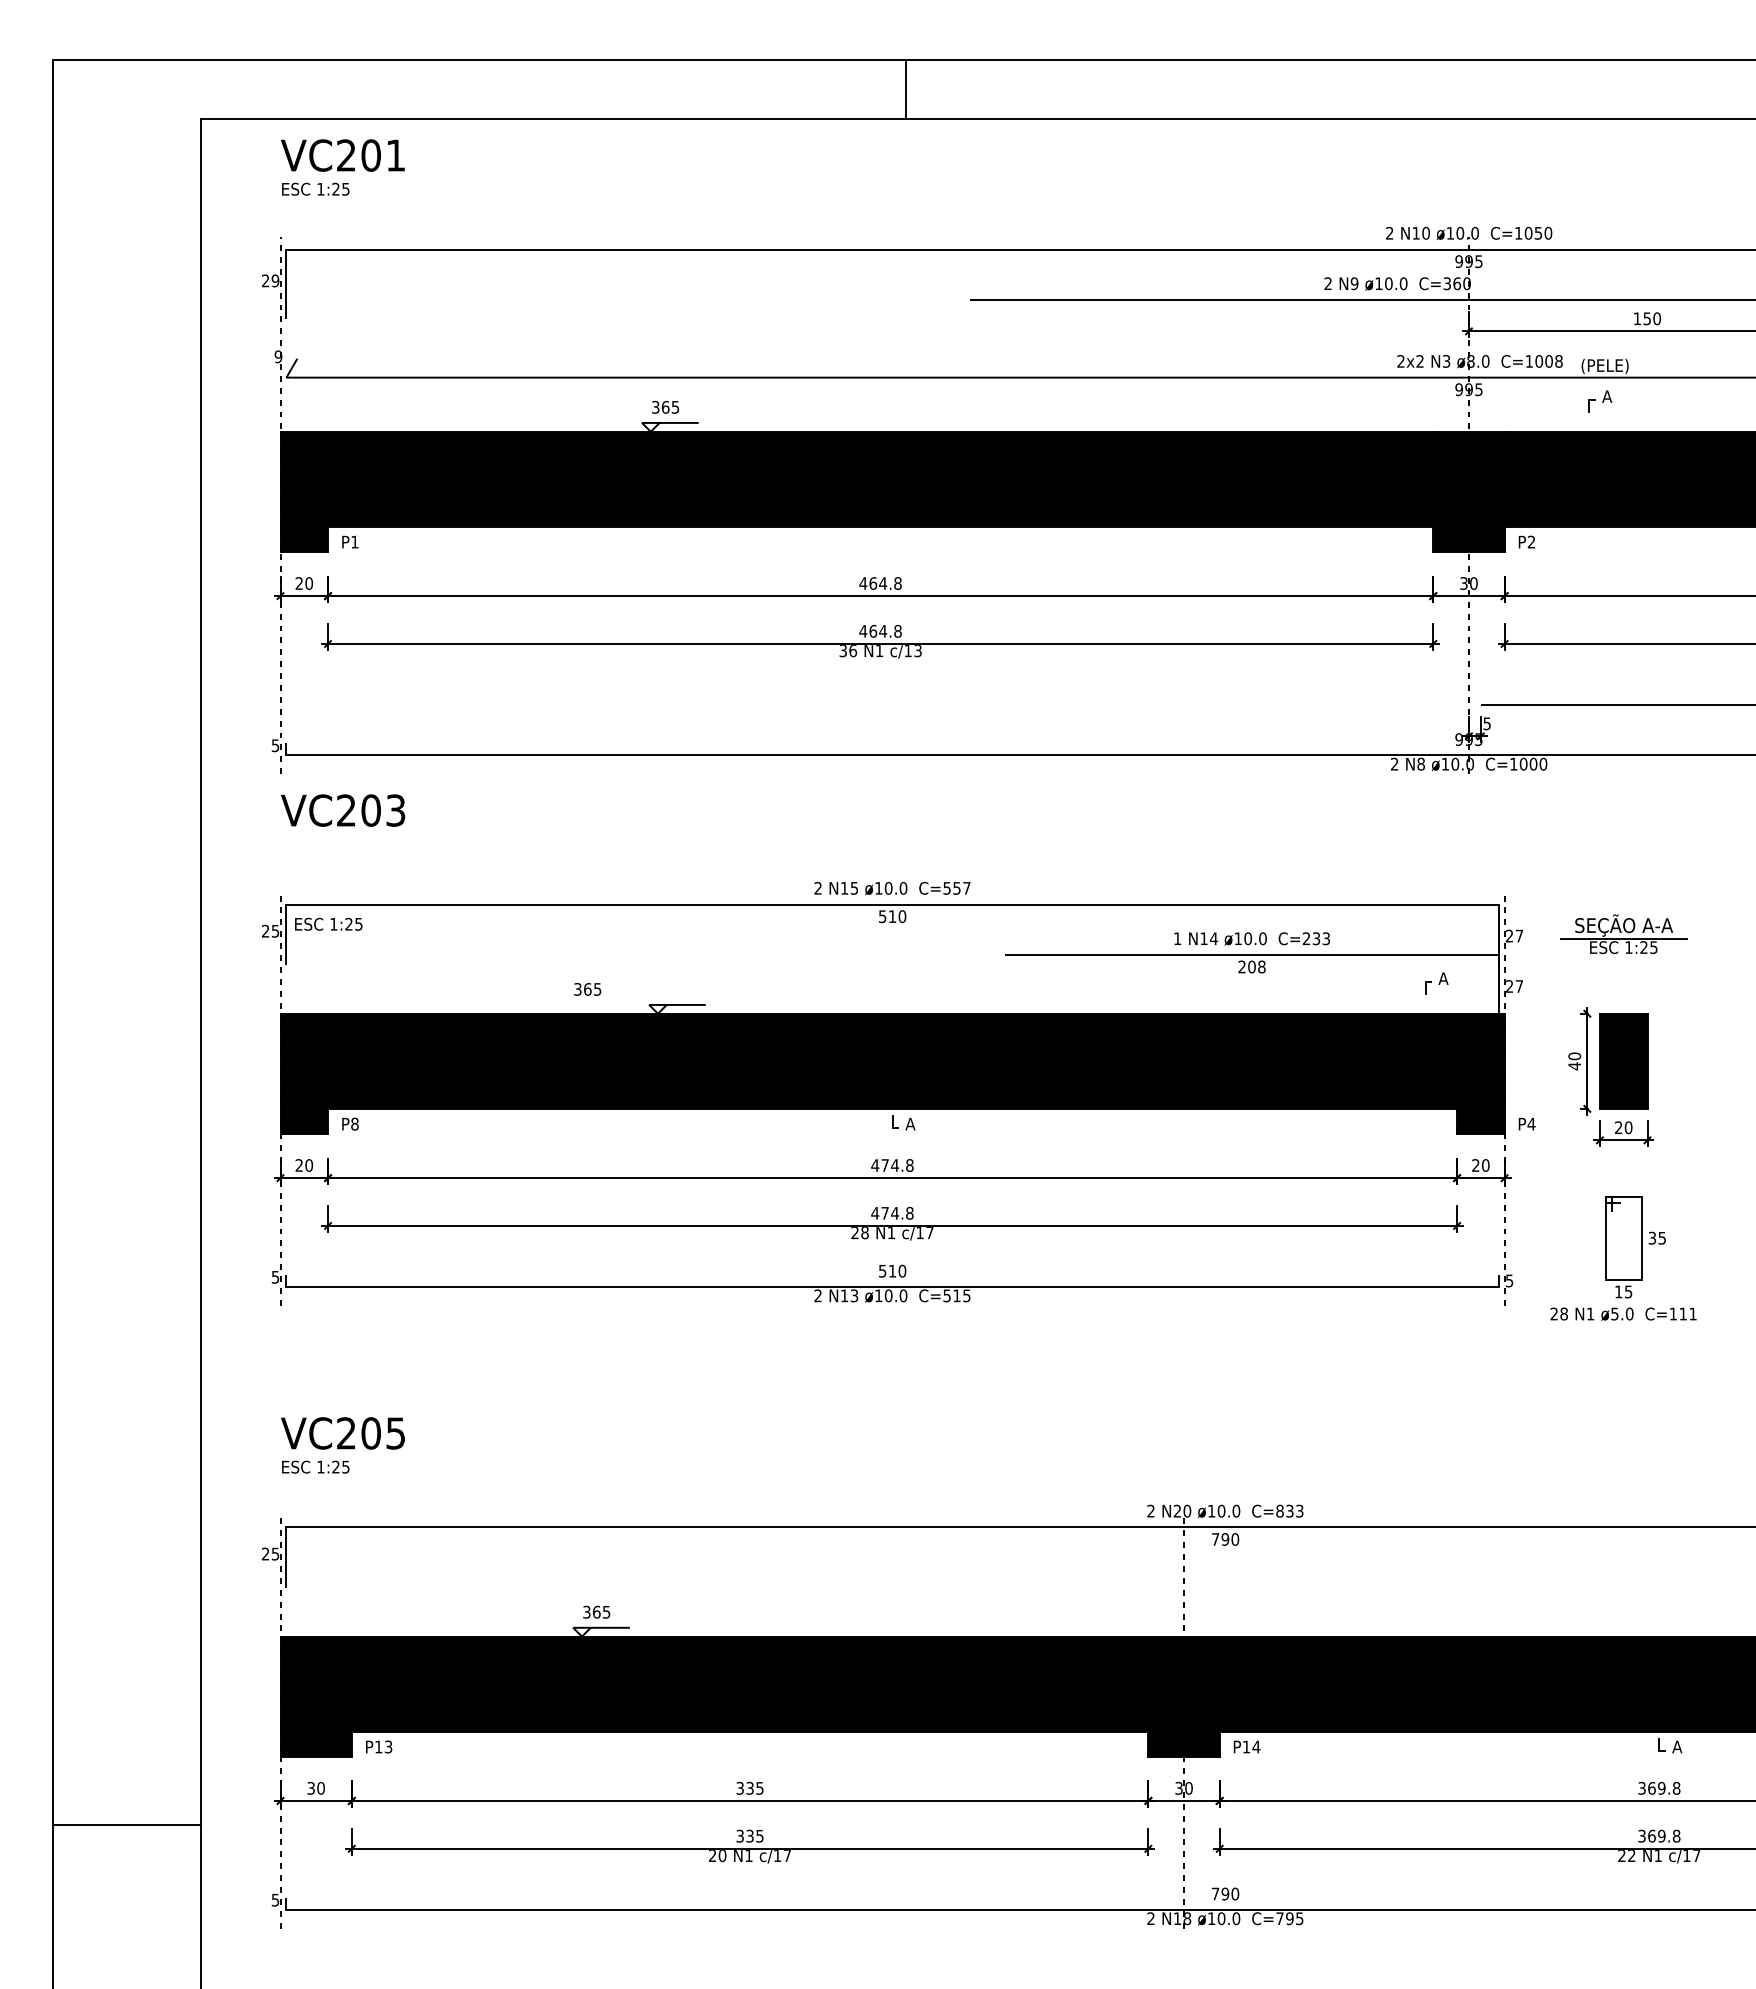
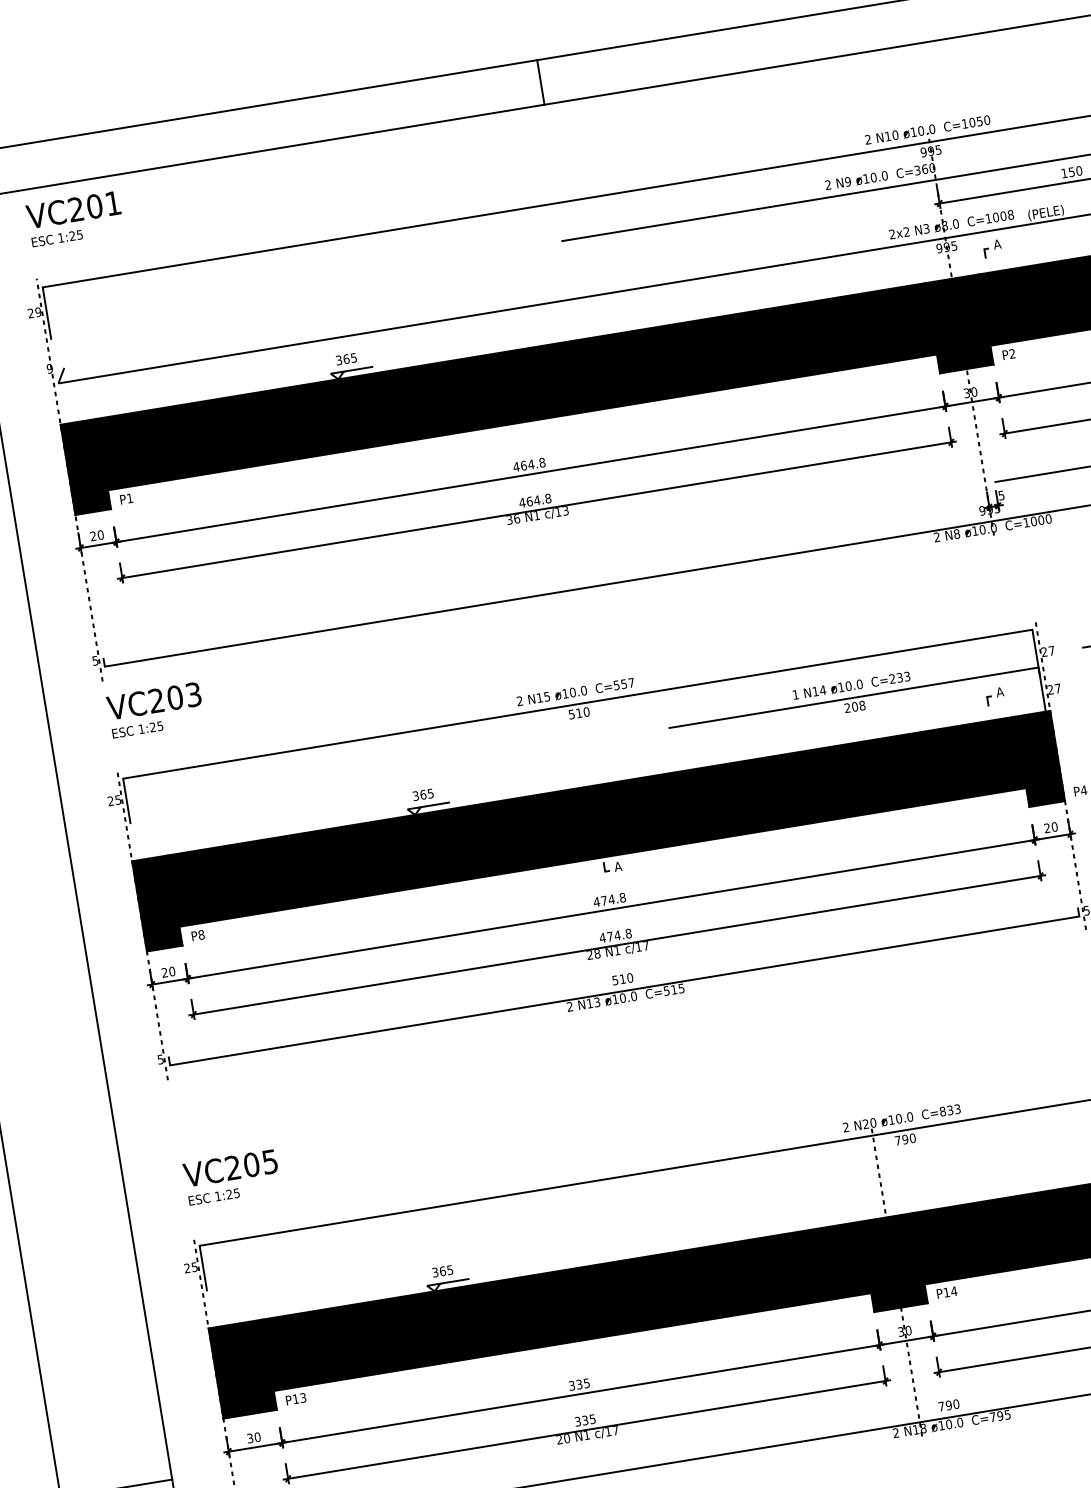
line: (905, 89) -> (540, 82), moved
part: (1600, 401) -> (992, 248), moved
text: (328, 923) -> (137, 729), moved
text: (587, 989) -> (423, 794), moved

